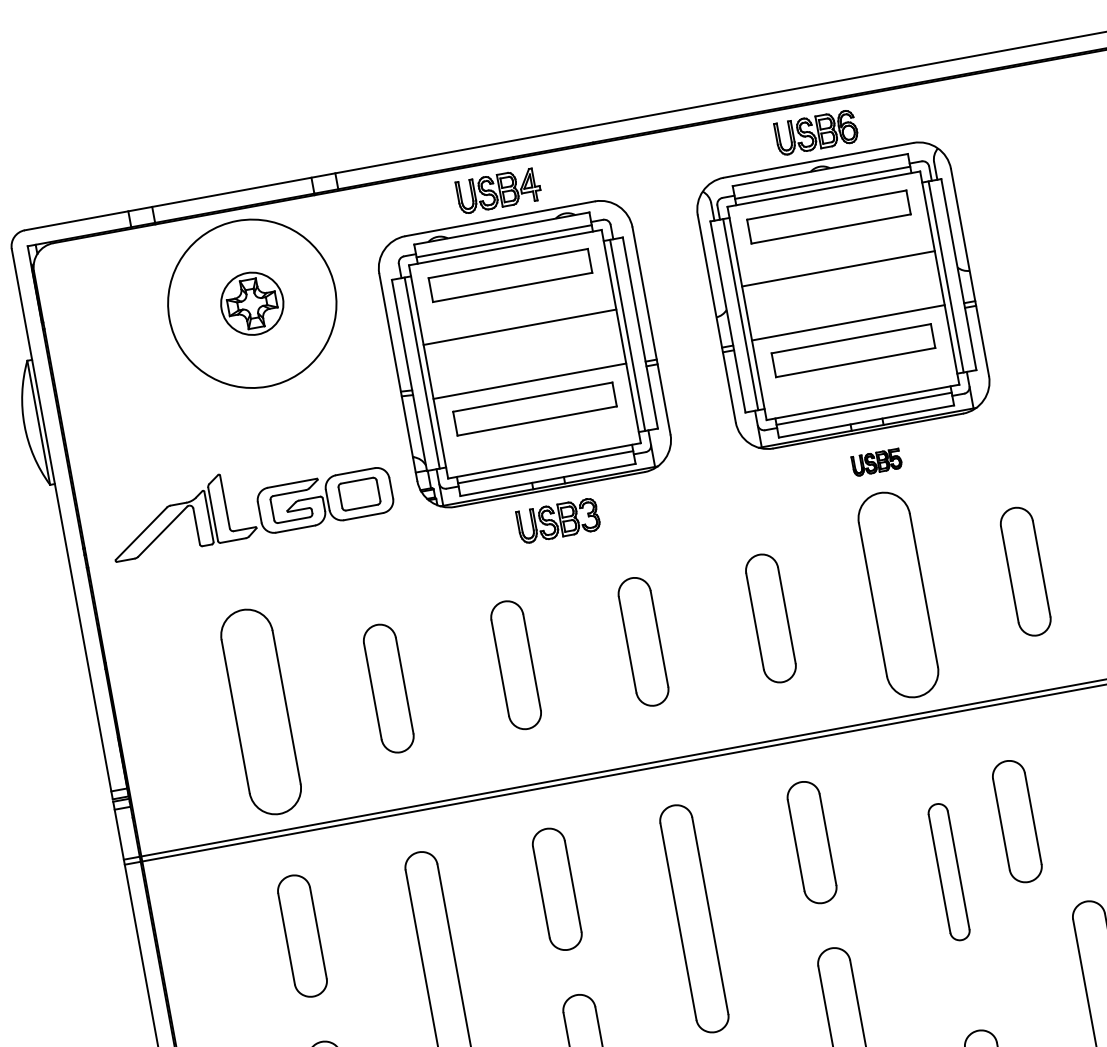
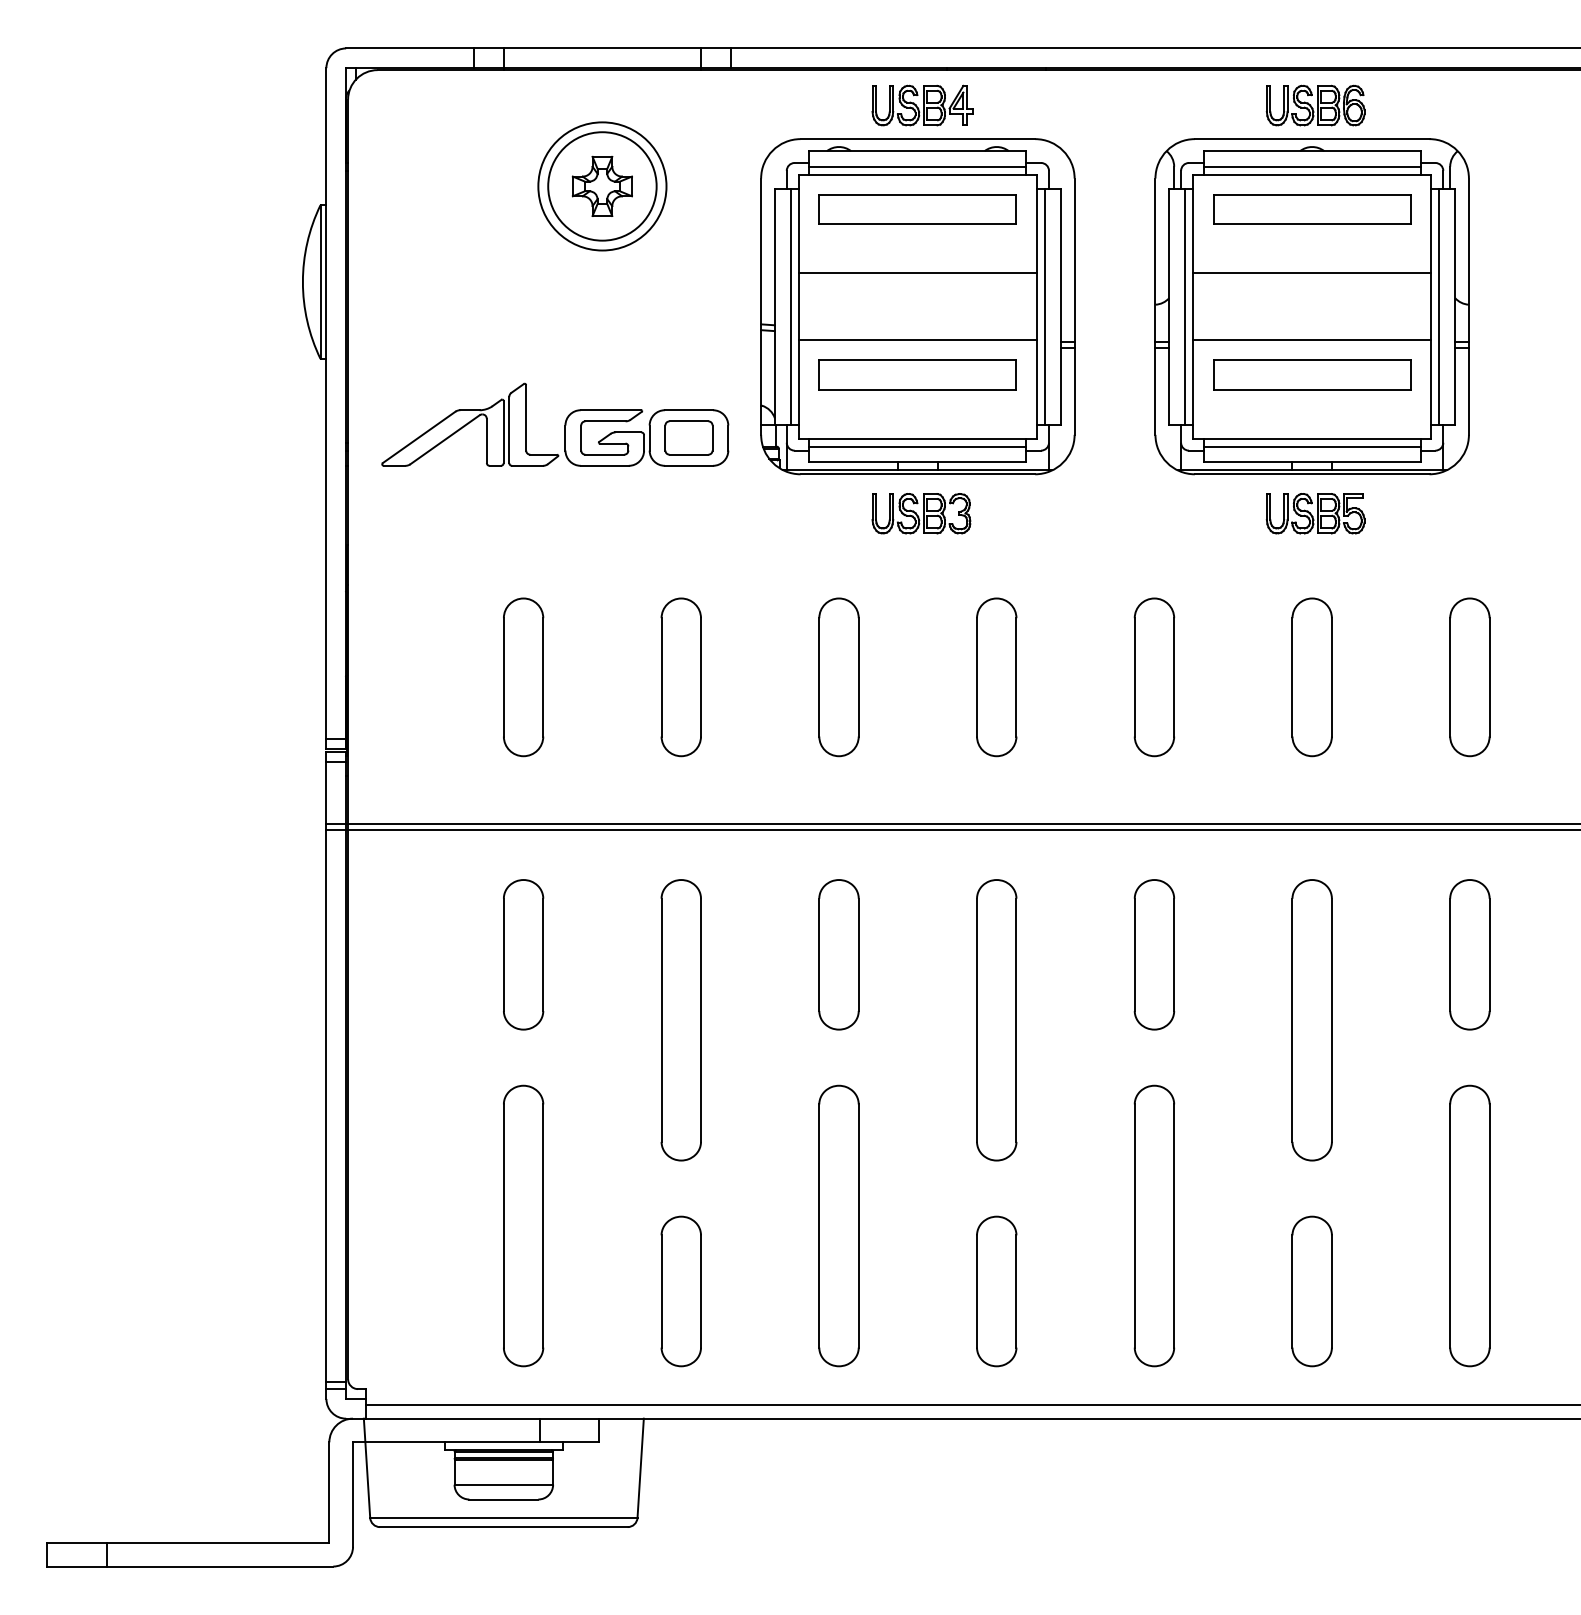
circle: (252, 303) -> (602, 186), size x0.62
circle: (252, 303) -> (602, 186), size x1.43
part: (876, 462) -> (1315, 513), size x1.67
part: (897, 595) -> (1311, 677), size x0.62
part: (261, 712) -> (523, 677), size x0.62
part: (1016, 821) -> (1469, 954), moved
part: (948, 872) -> (1311, 1020), size x1.67

